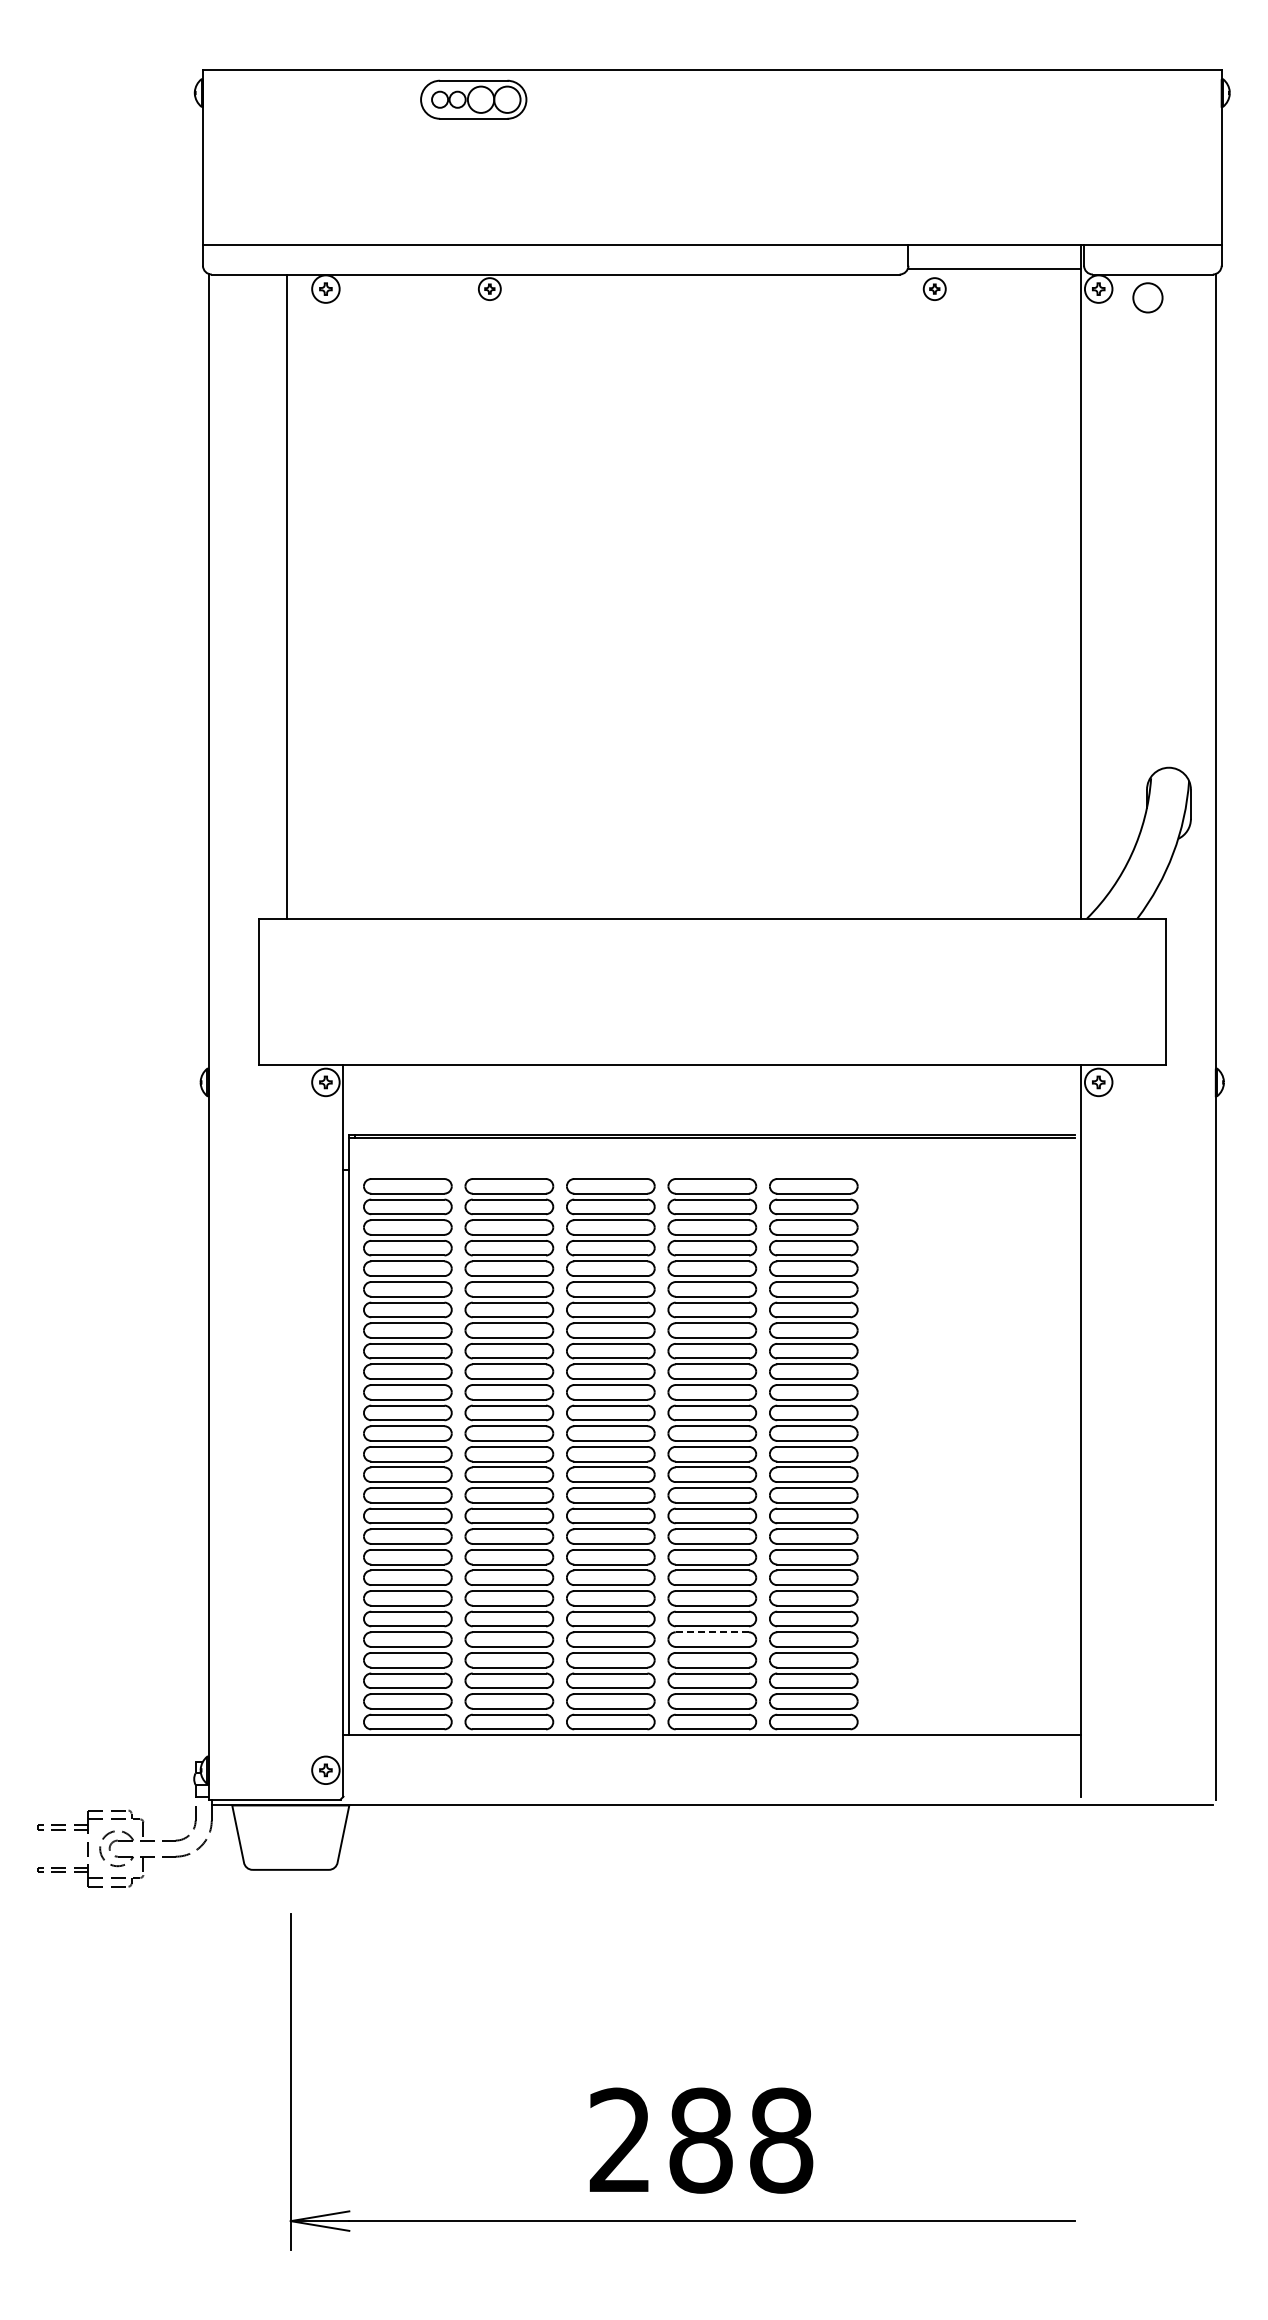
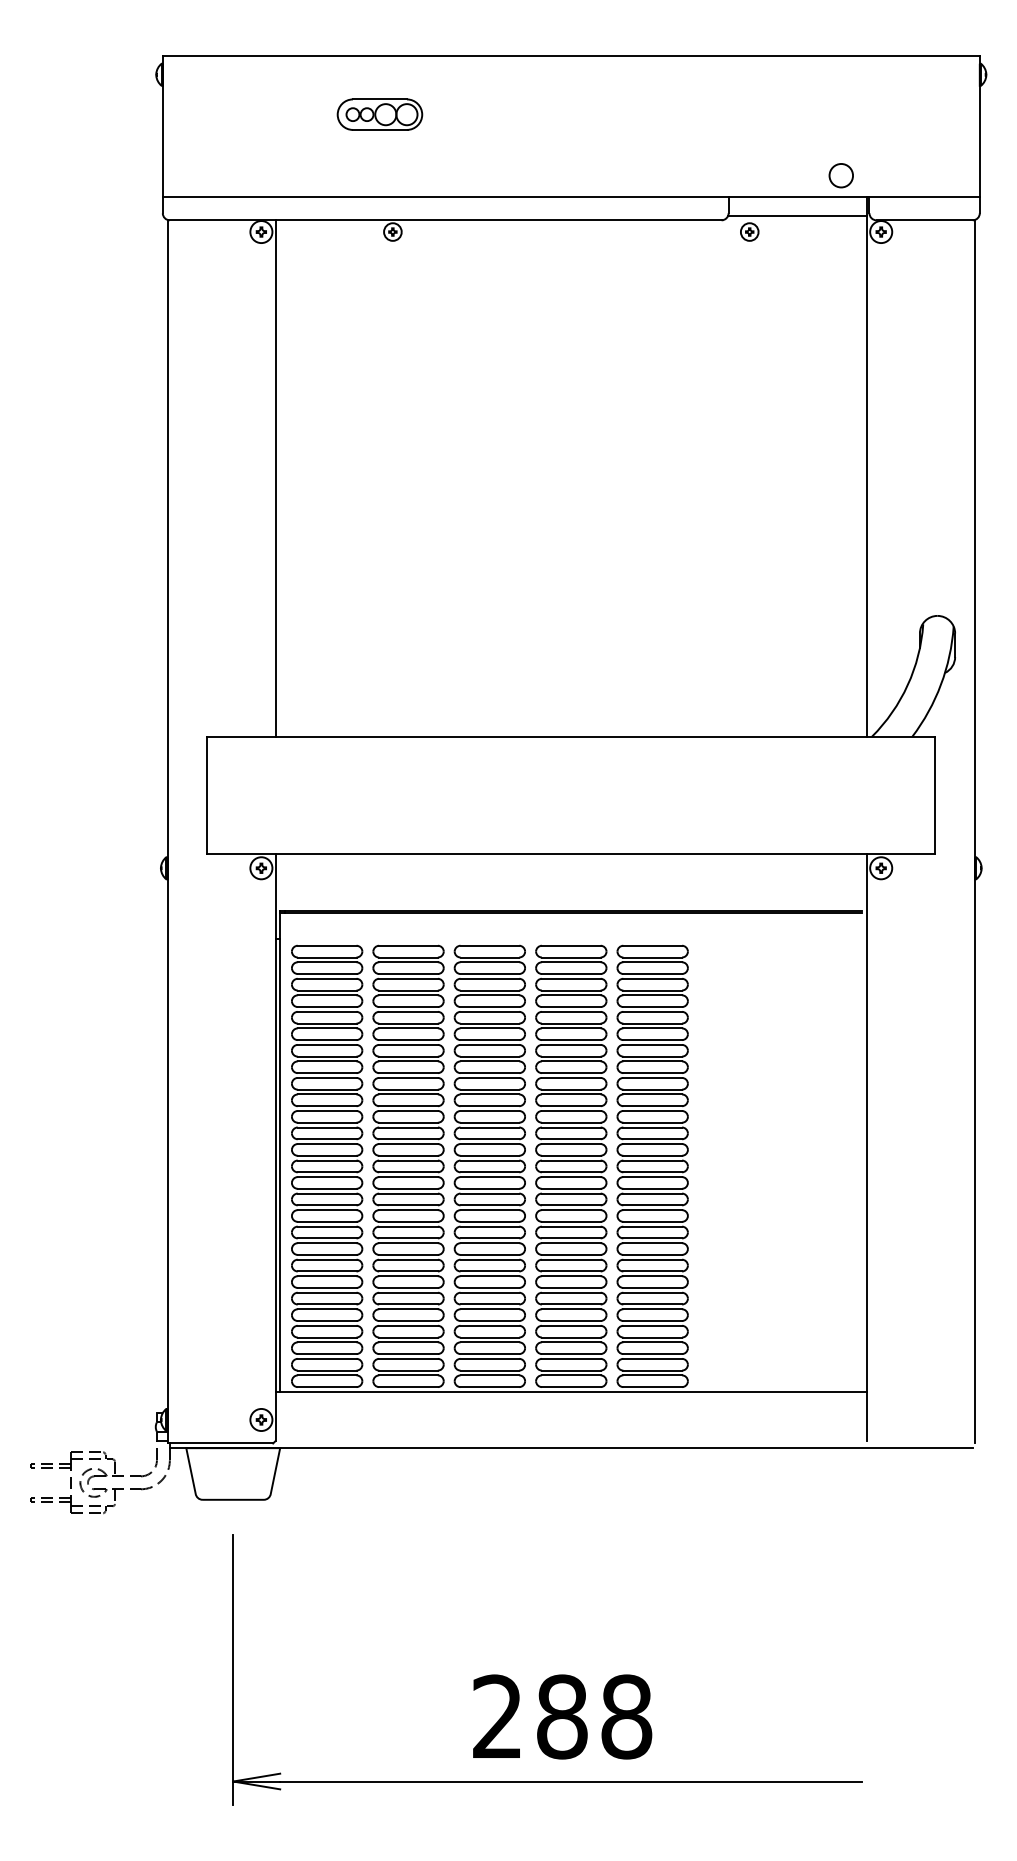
part: (473, 99) -> (379, 114), moved
circle: (1147, 297) -> (840, 175), moved
line: (287, 596) -> (275, 478), moved
line: (712, 1632) -> (571, 1309), dashed -> solid

